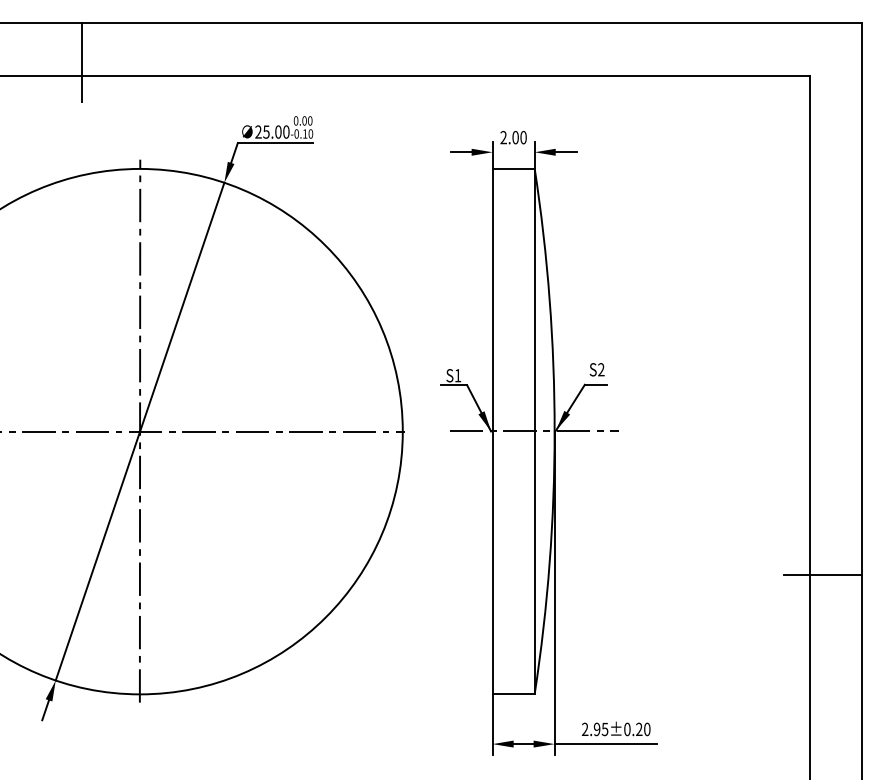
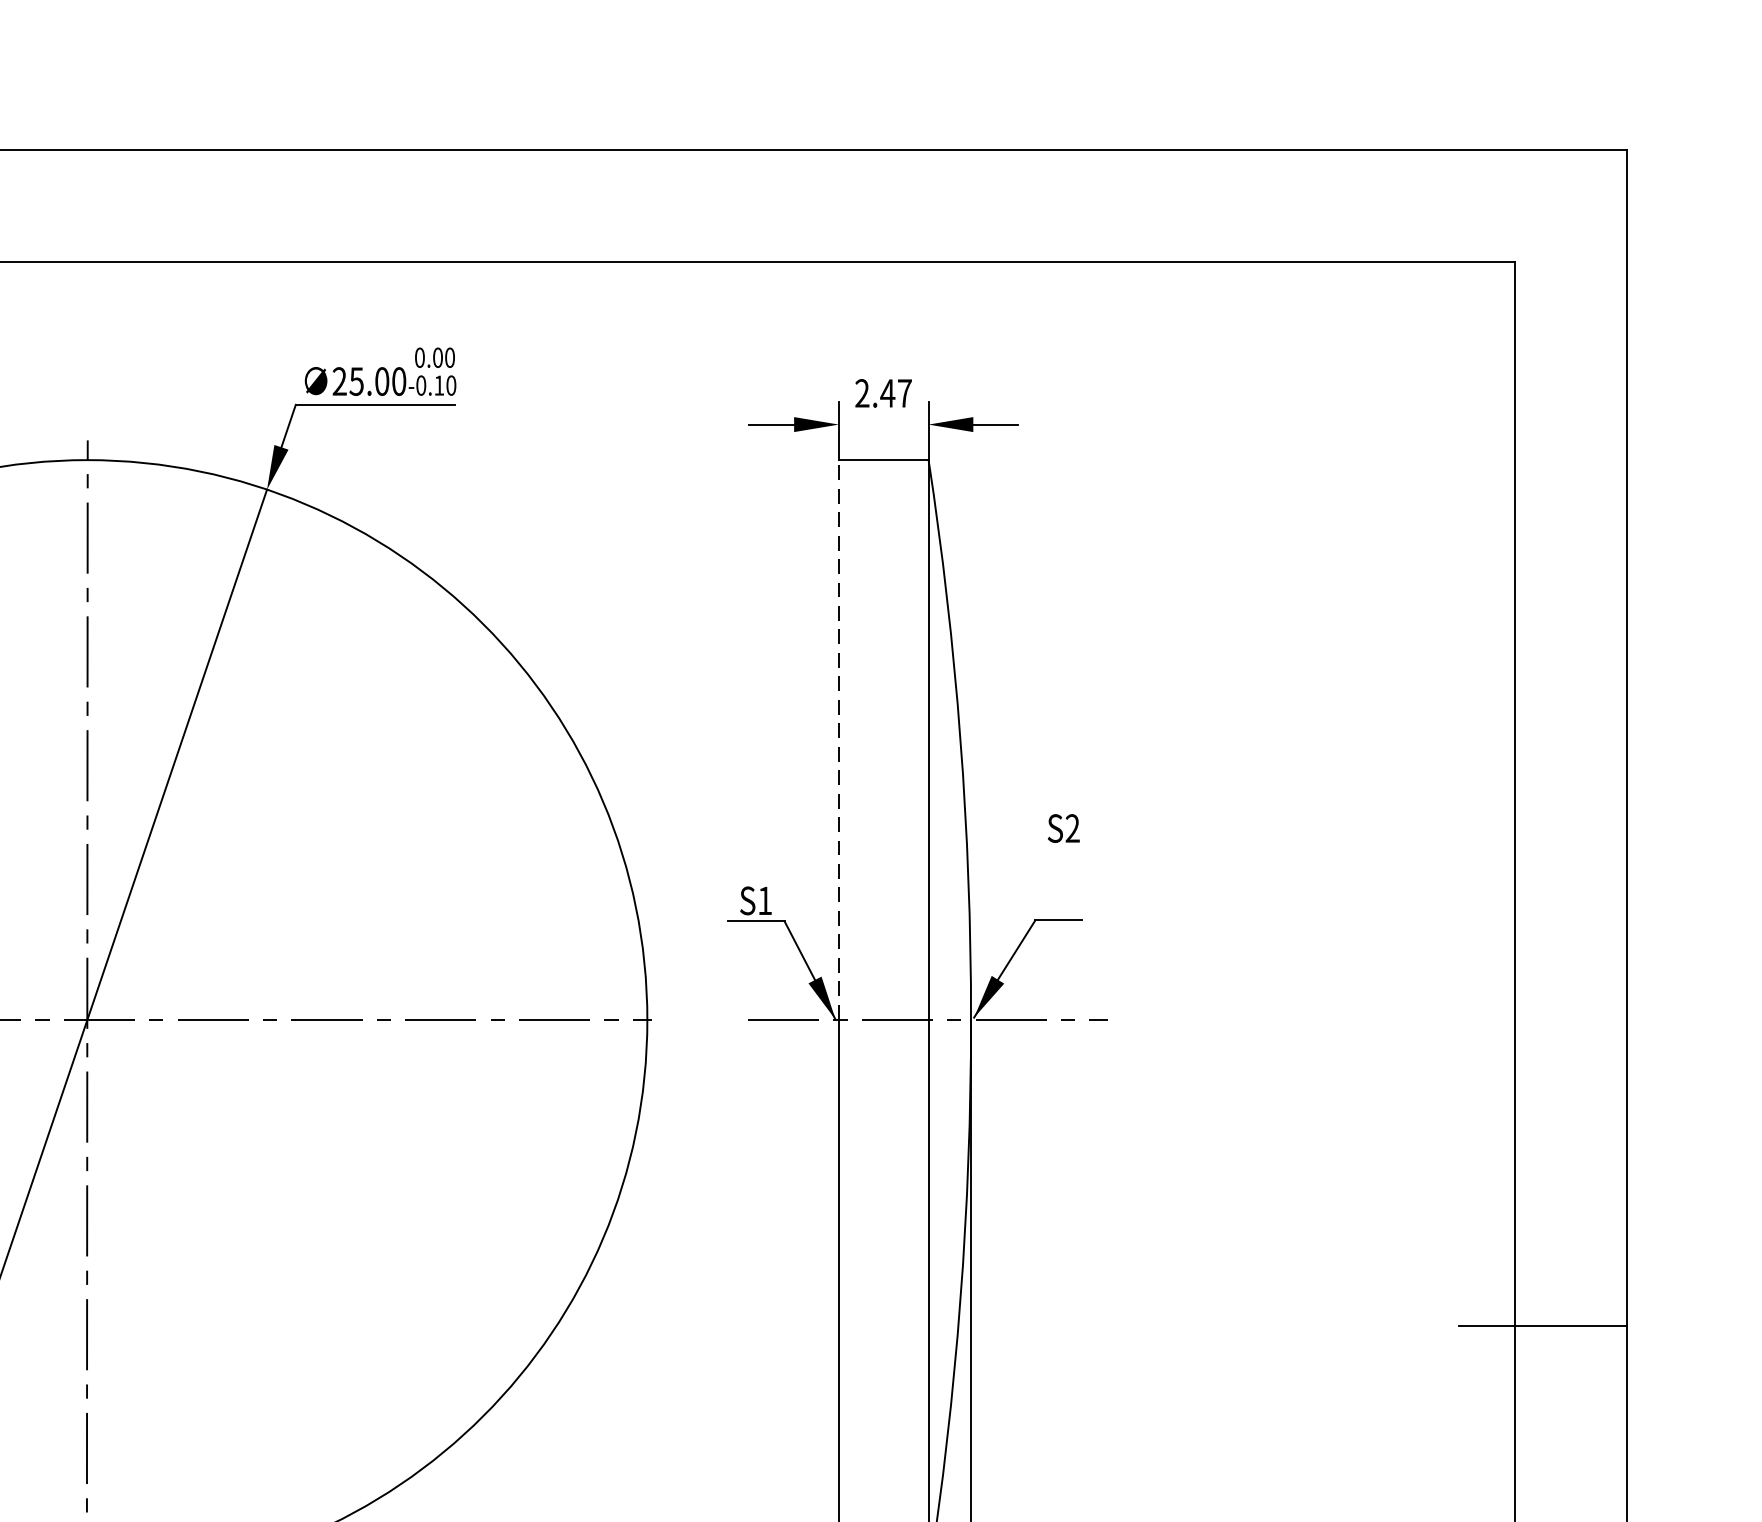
text: (519, 137) -> (896, 393), 2.00 -> 2.47
line: (492, 299) -> (838, 738), solid -> dashed
text: (596, 369) -> (1062, 827), moved

